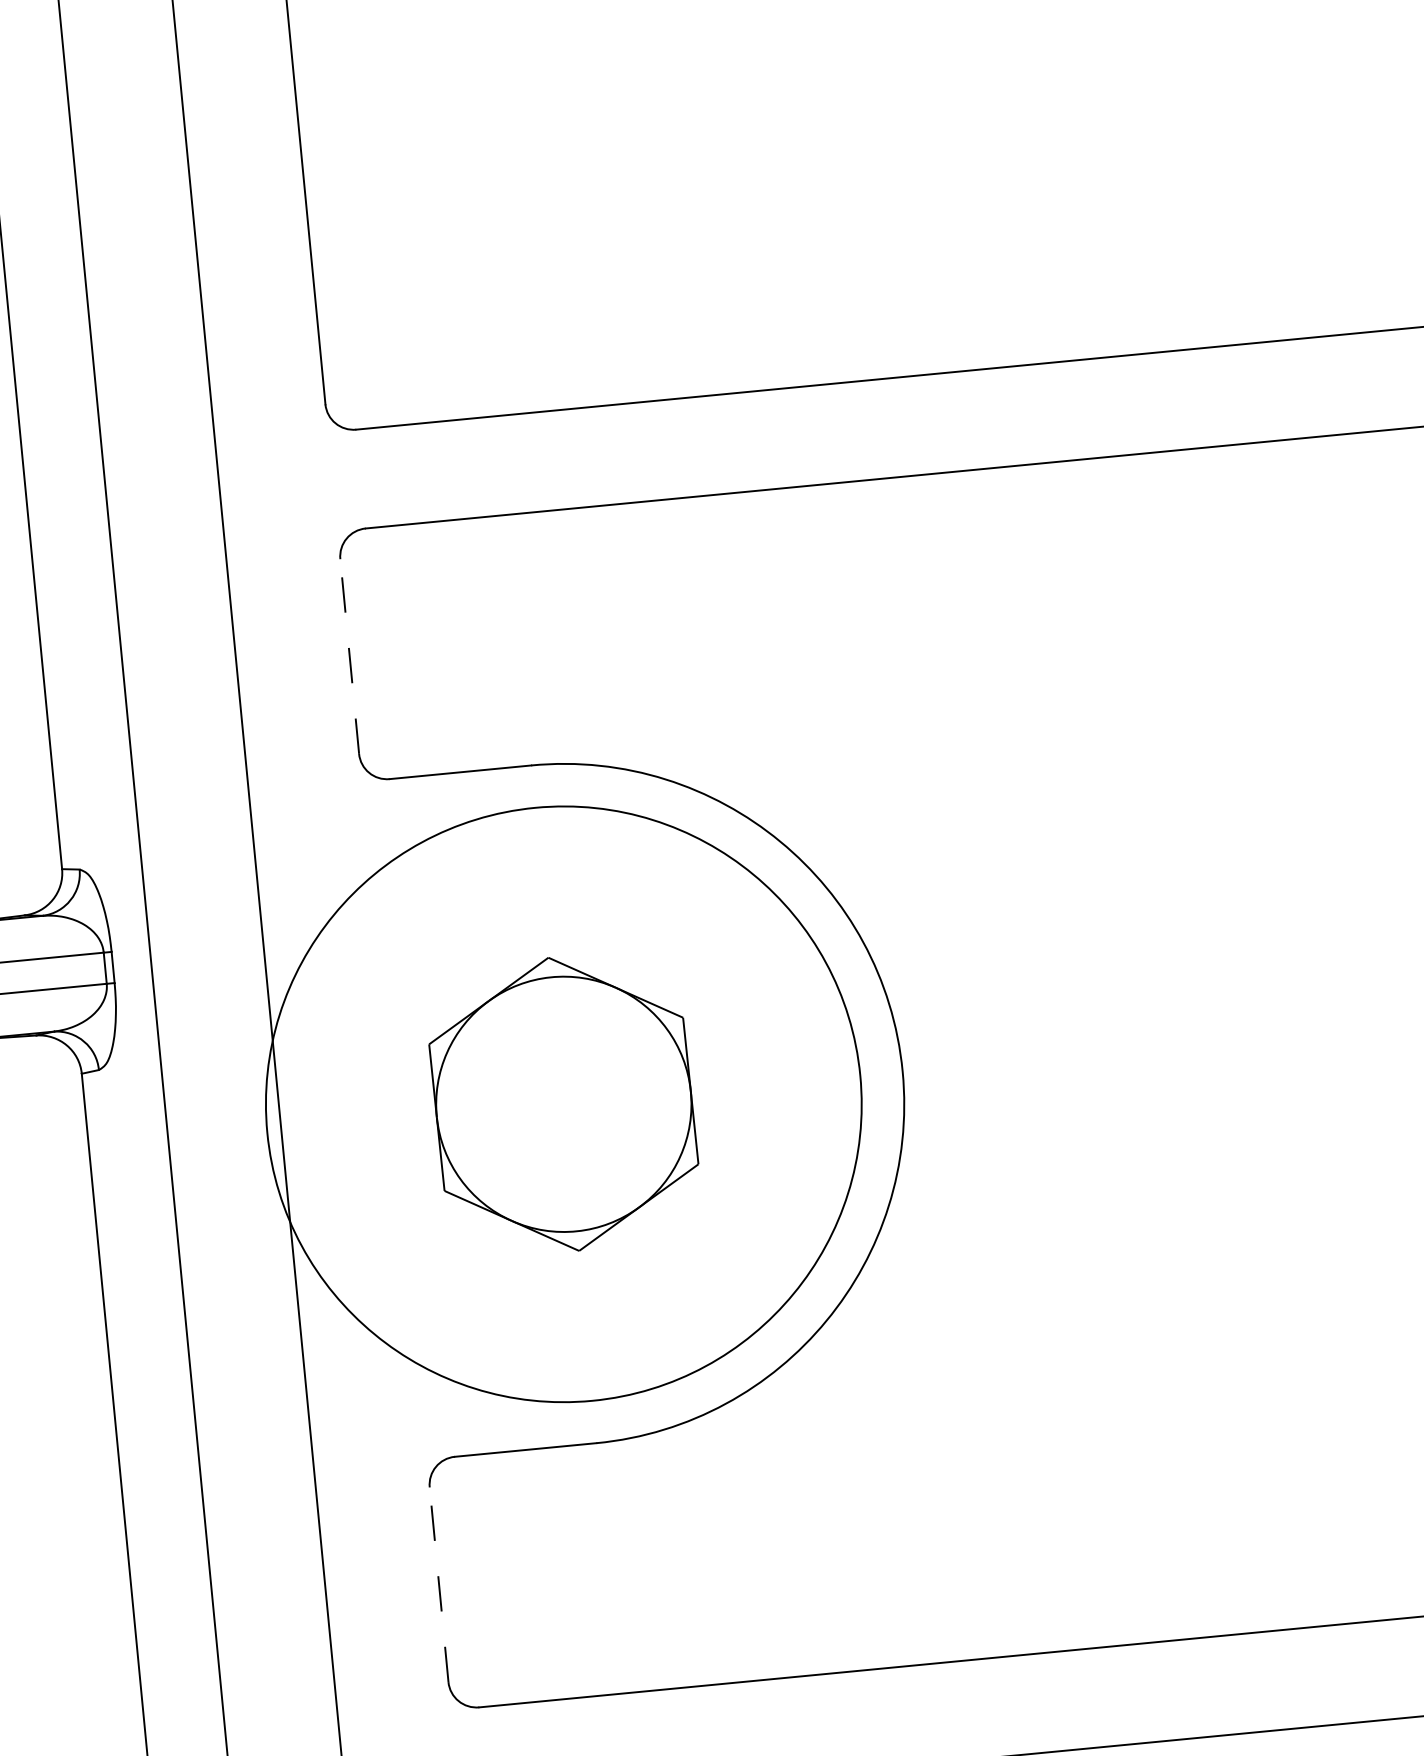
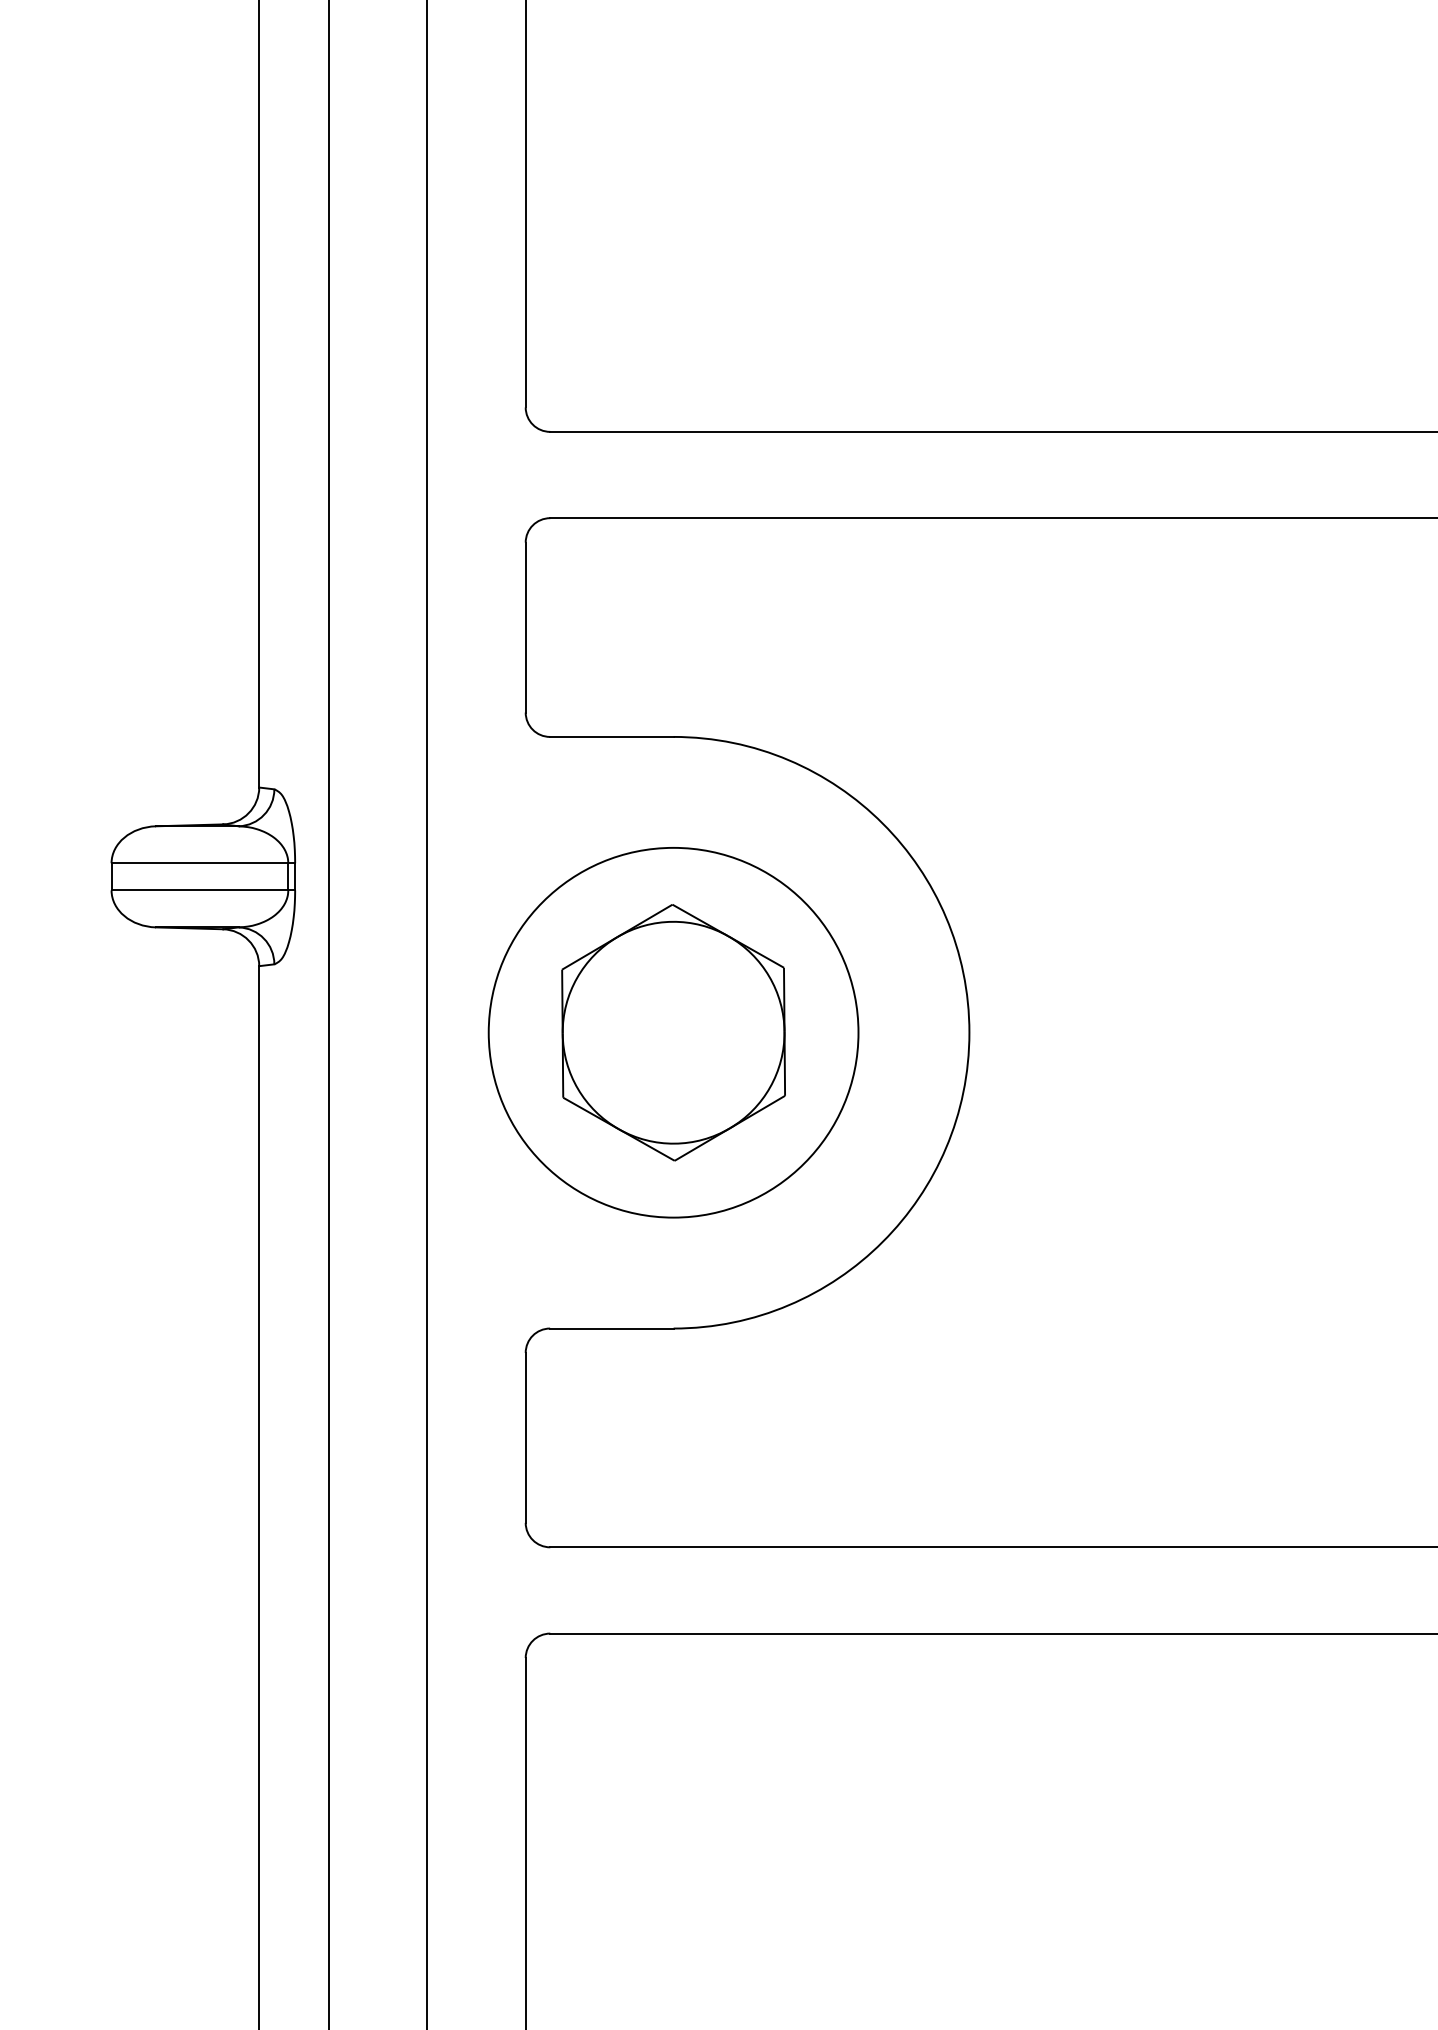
line: (349, 656) -> (525, 627), dashed -> solid
circle: (563, 1104) -> (673, 1032), size x0.71
line: (438, 1584) -> (525, 1437), dashed -> solid

